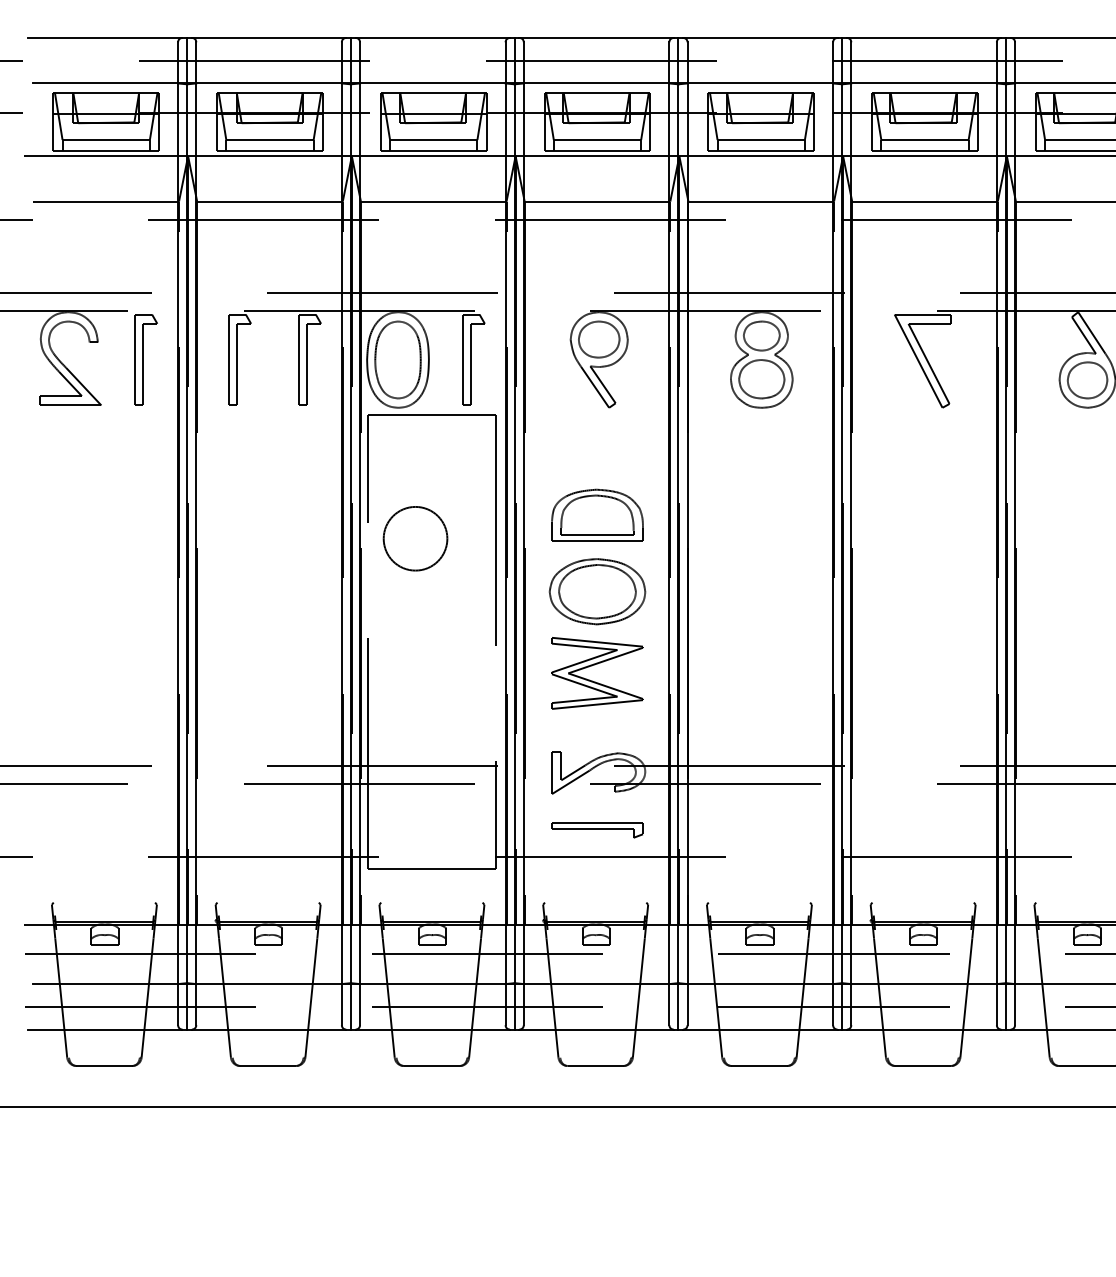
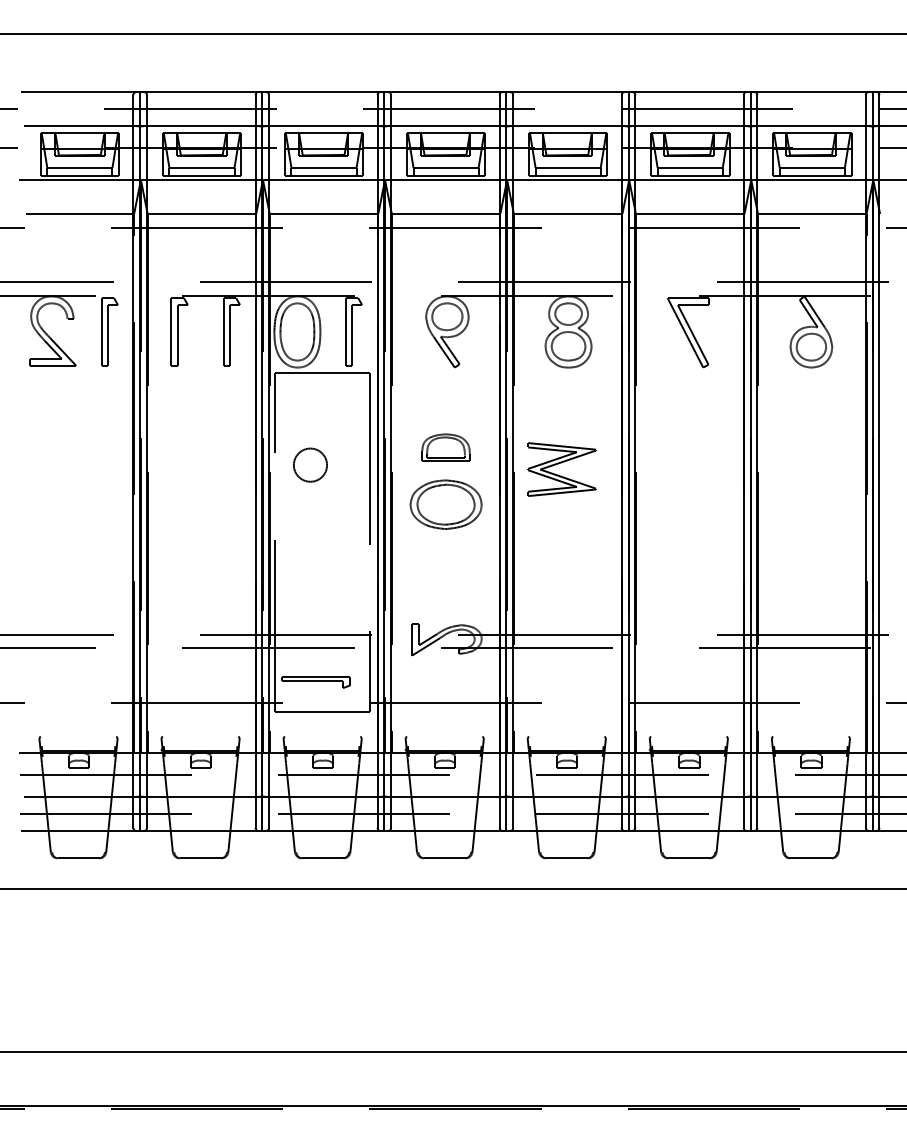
part: (596, 514) -> (445, 447), size x0.7
circle: (415, 537) -> (310, 464), size x0.7
part: (596, 673) -> (561, 469), moved
part: (596, 830) -> (315, 682), moved

